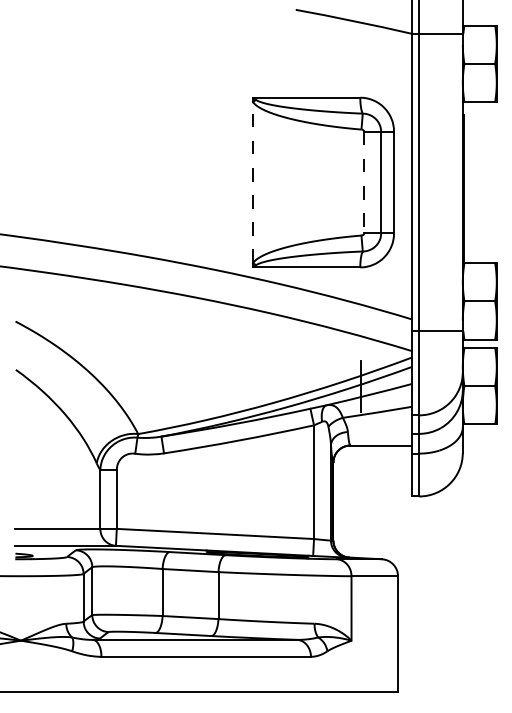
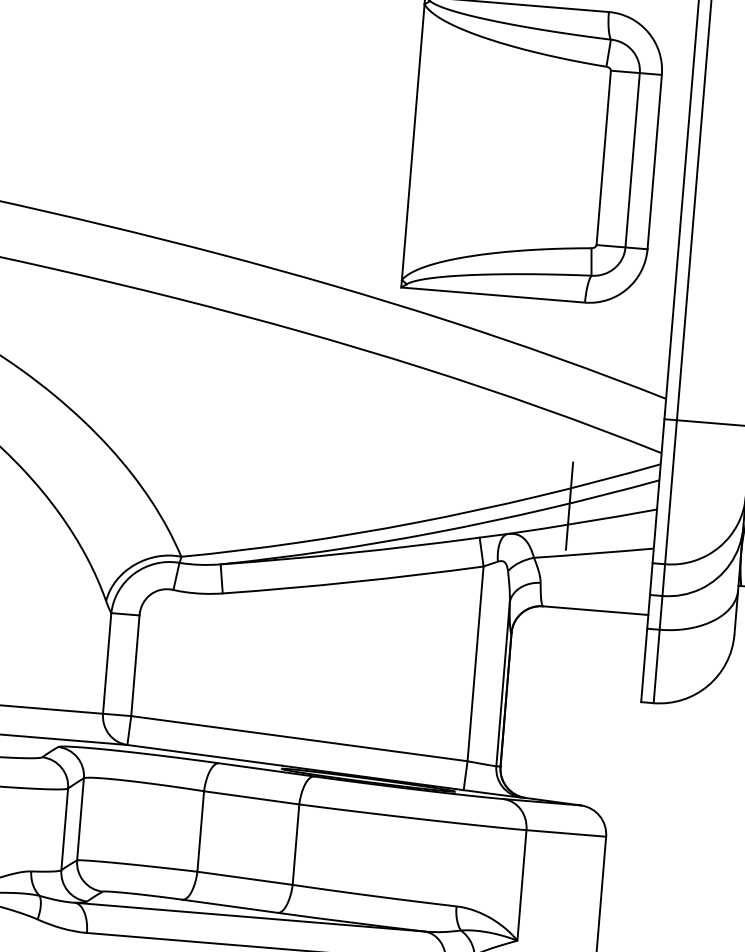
line: (253, 182) -> (414, 142), dashed -> solid
line: (364, 182) -> (604, 157), dashed -> solid

